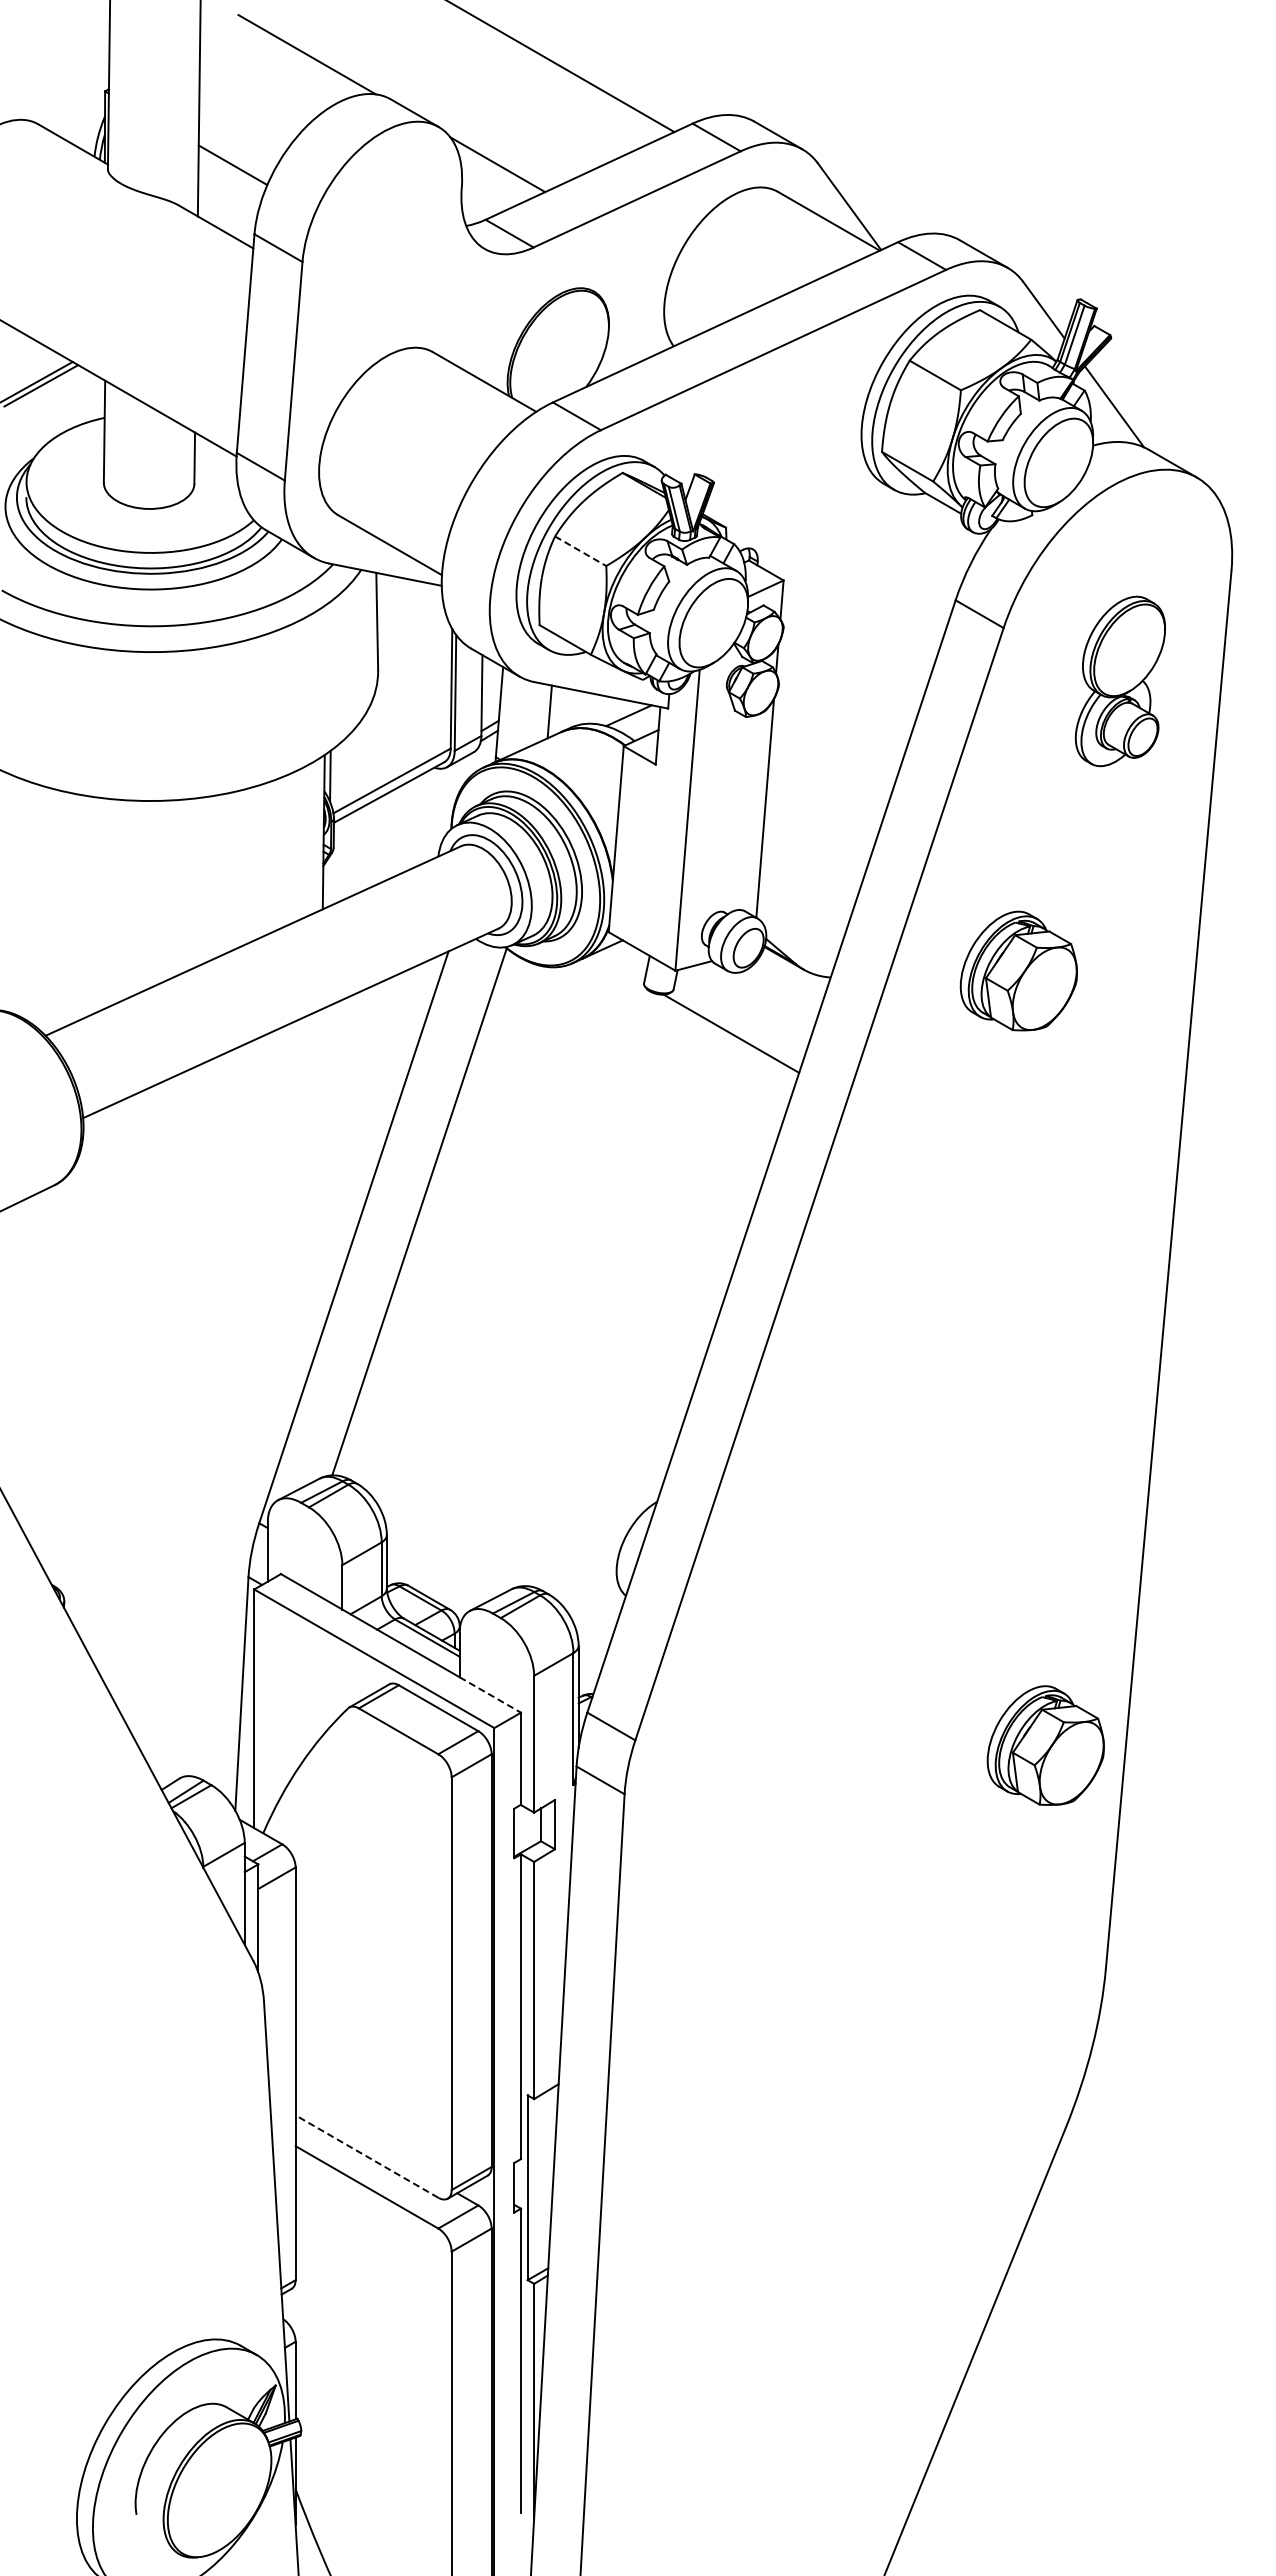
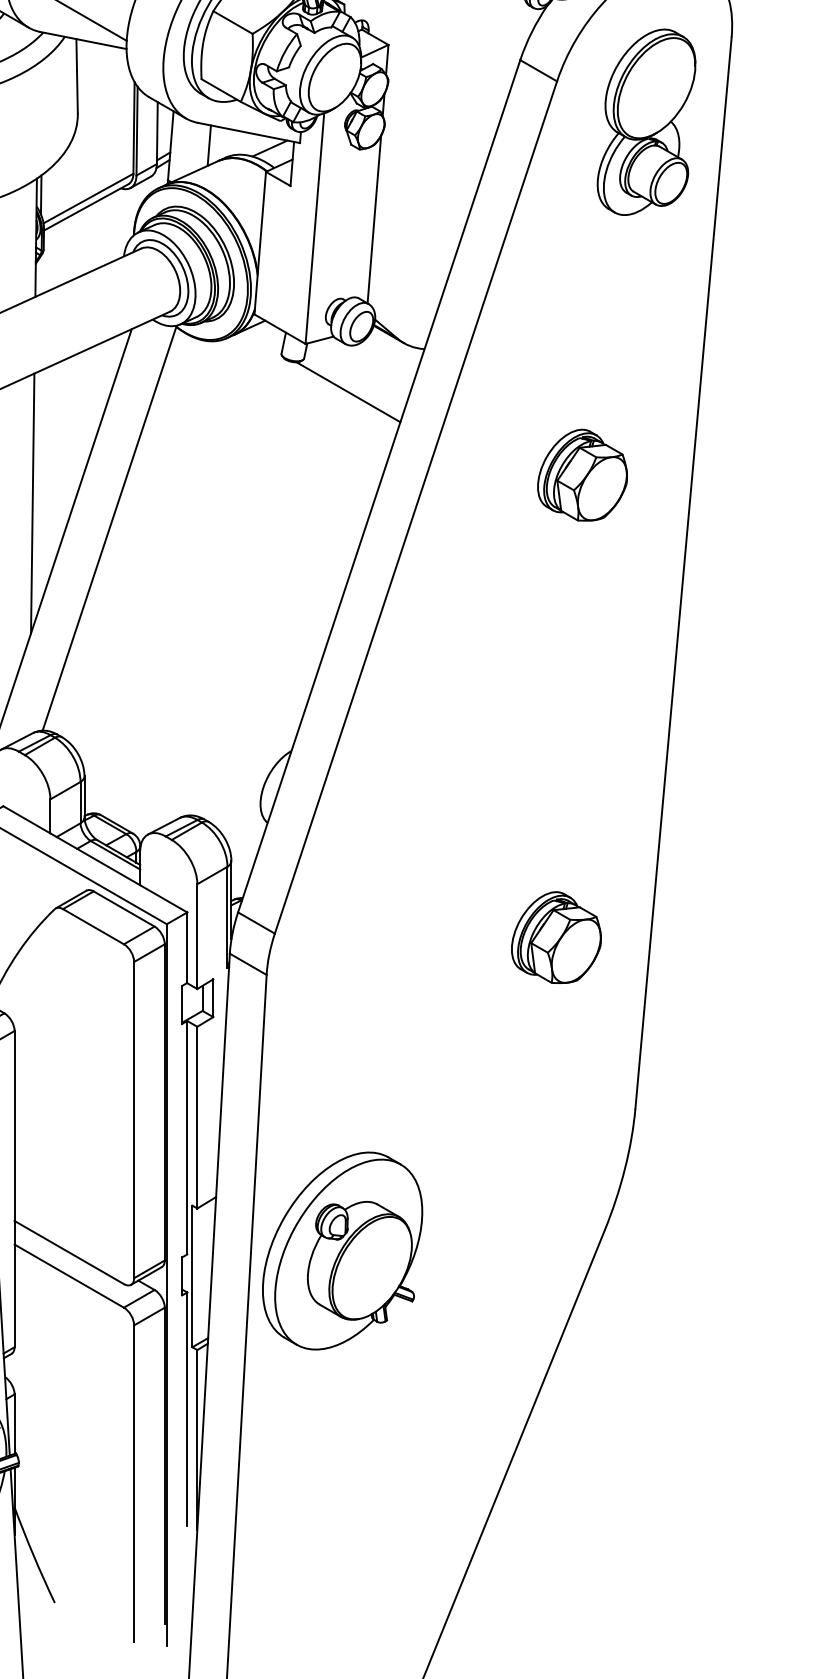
line: (580, 551) -> (232, 22), dashed -> solid
part: (1120, 681) -> (646, 122), size x1.43
part: (1018, 970) -> (582, 474), moved
line: (319, 1178) -> (32, 503), added
line: (490, 1695) -> (163, 899), dashed -> solid
part: (1045, 1745) -> (556, 937), moved
part: (723, 2154) -> (342, 1250), added
line: (366, 2156) -> (68, 1252), dashed -> solid

